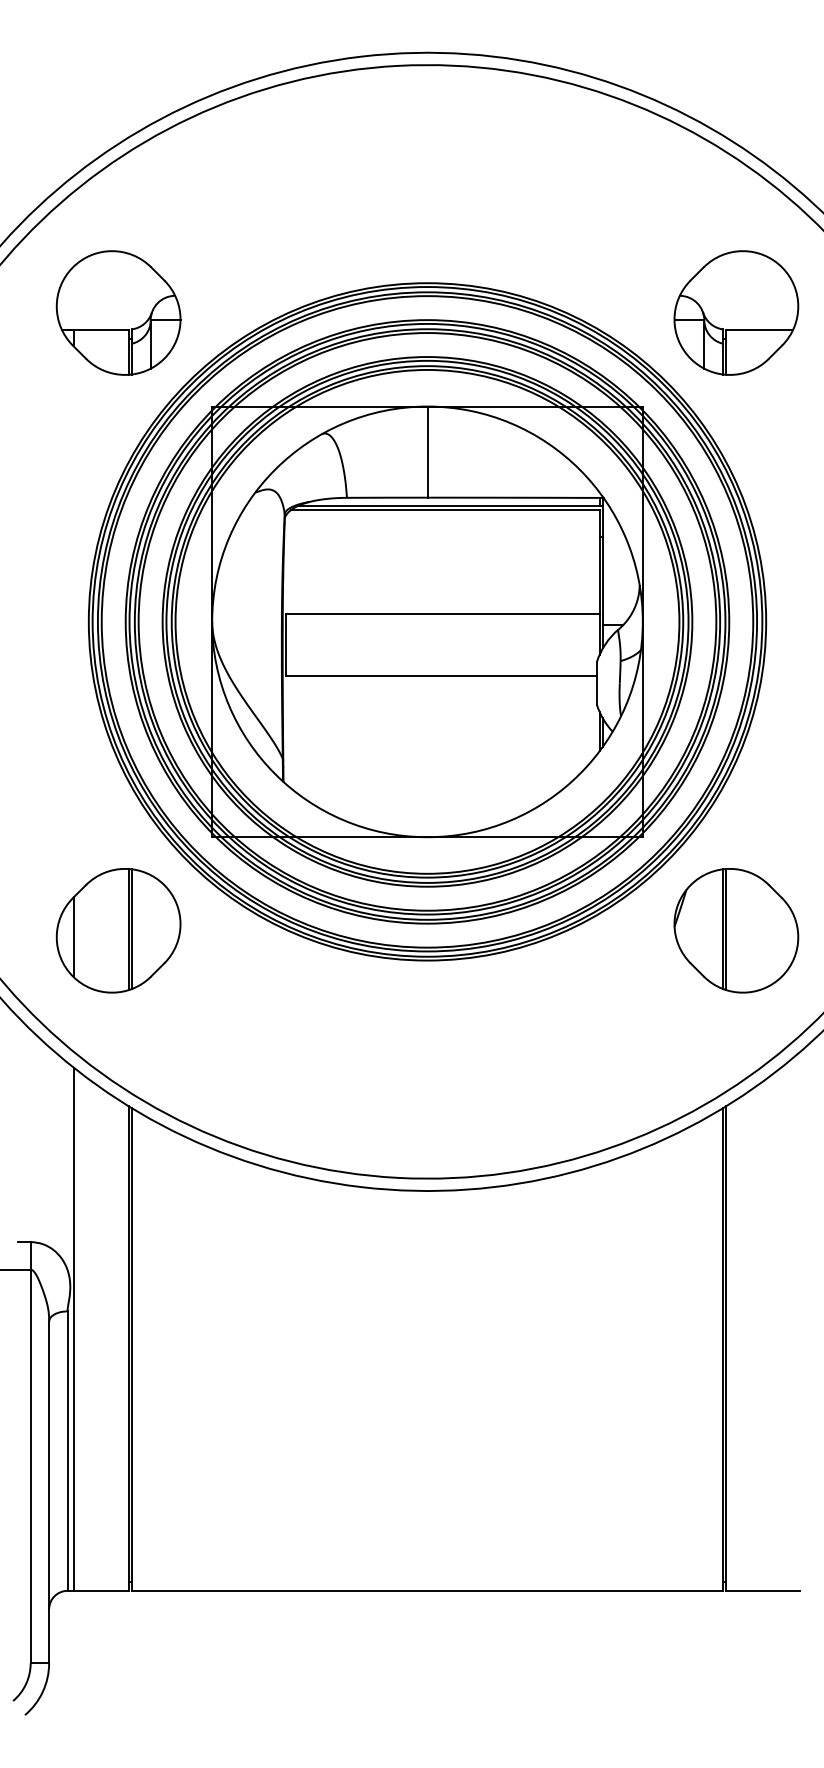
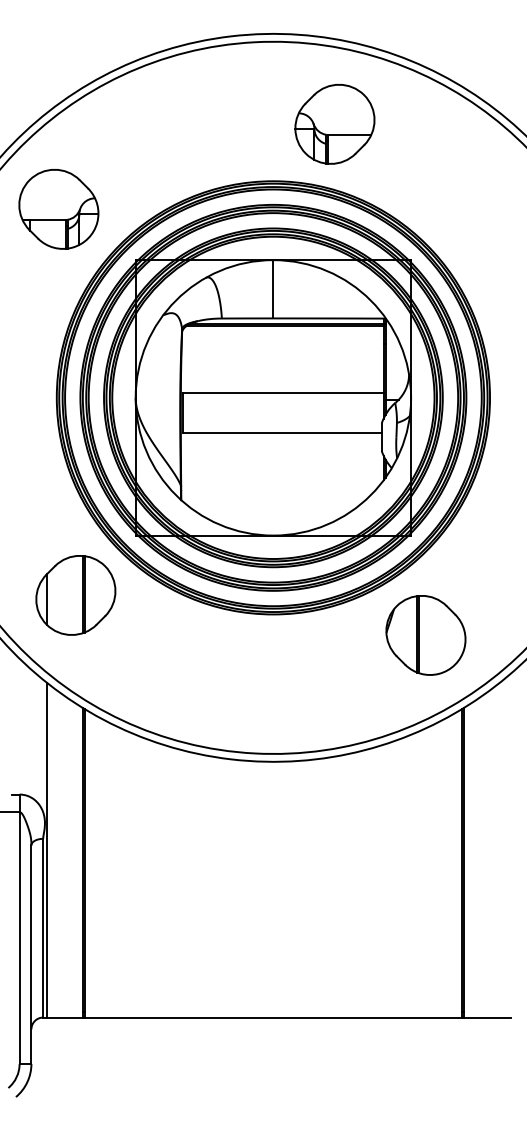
part: (118, 313) -> (58, 209), moved
part: (735, 313) -> (334, 124), moved
part: (735, 930) -> (425, 635), moved

